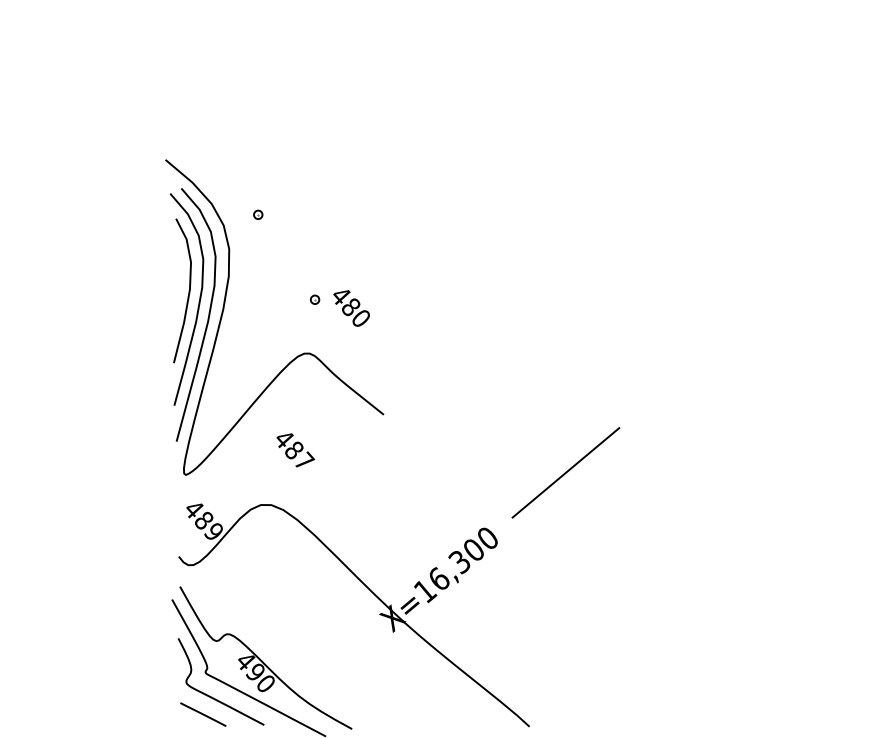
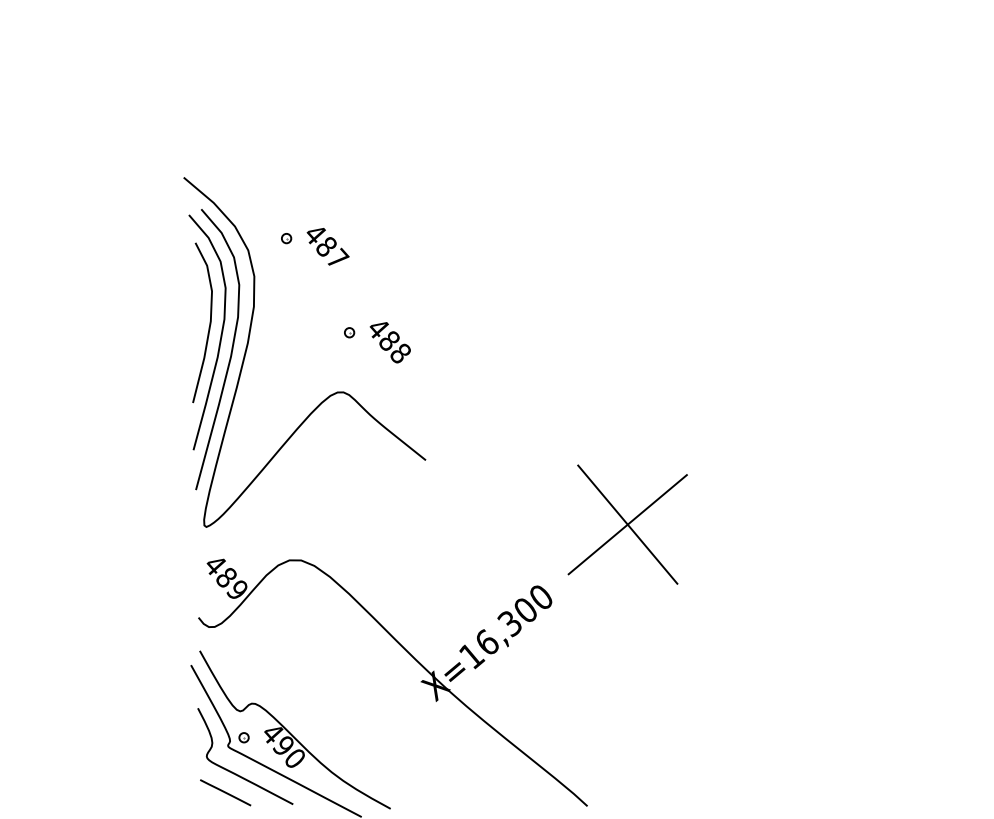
text: (360, 318) -> (400, 353), 480 -> 488
text: (295, 450) -> (327, 246), moved
line: (565, 472) -> (627, 524), added
part: (219, 664) -> (243, 737), added

